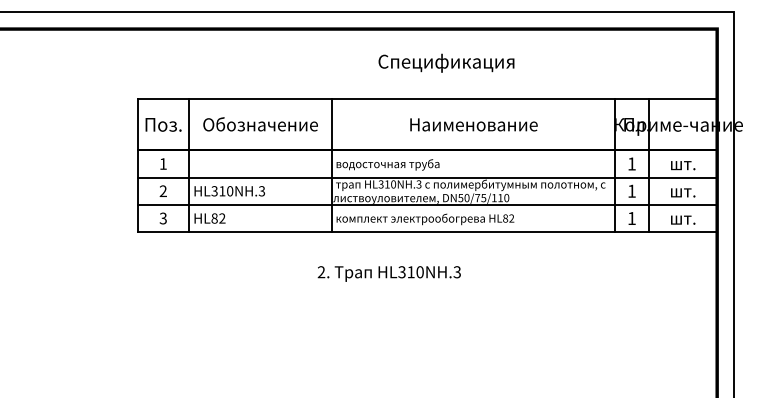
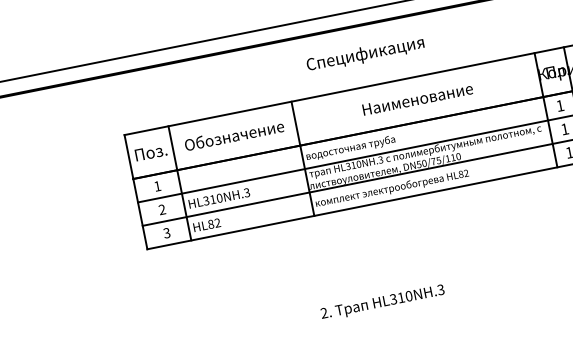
text: (446, 62) -> (365, 54), moved
text: (388, 273) -> (382, 302), moved

